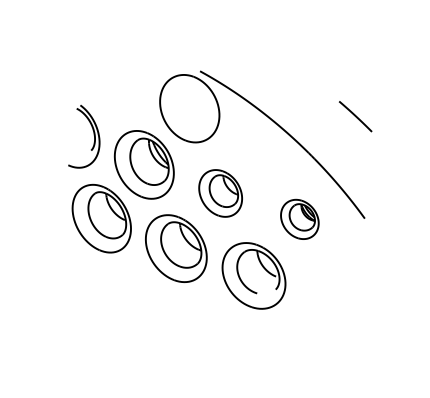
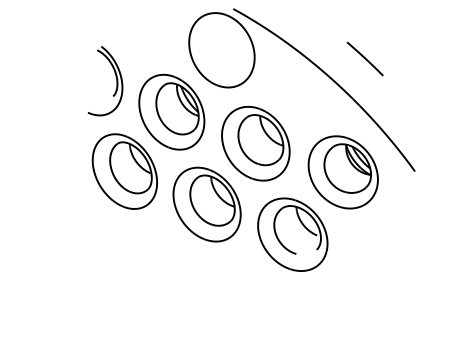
line: (355, 116) -> (365, 58), moved
part: (220, 193) -> (255, 143), size x1.43
part: (299, 219) -> (342, 172), size x1.67

